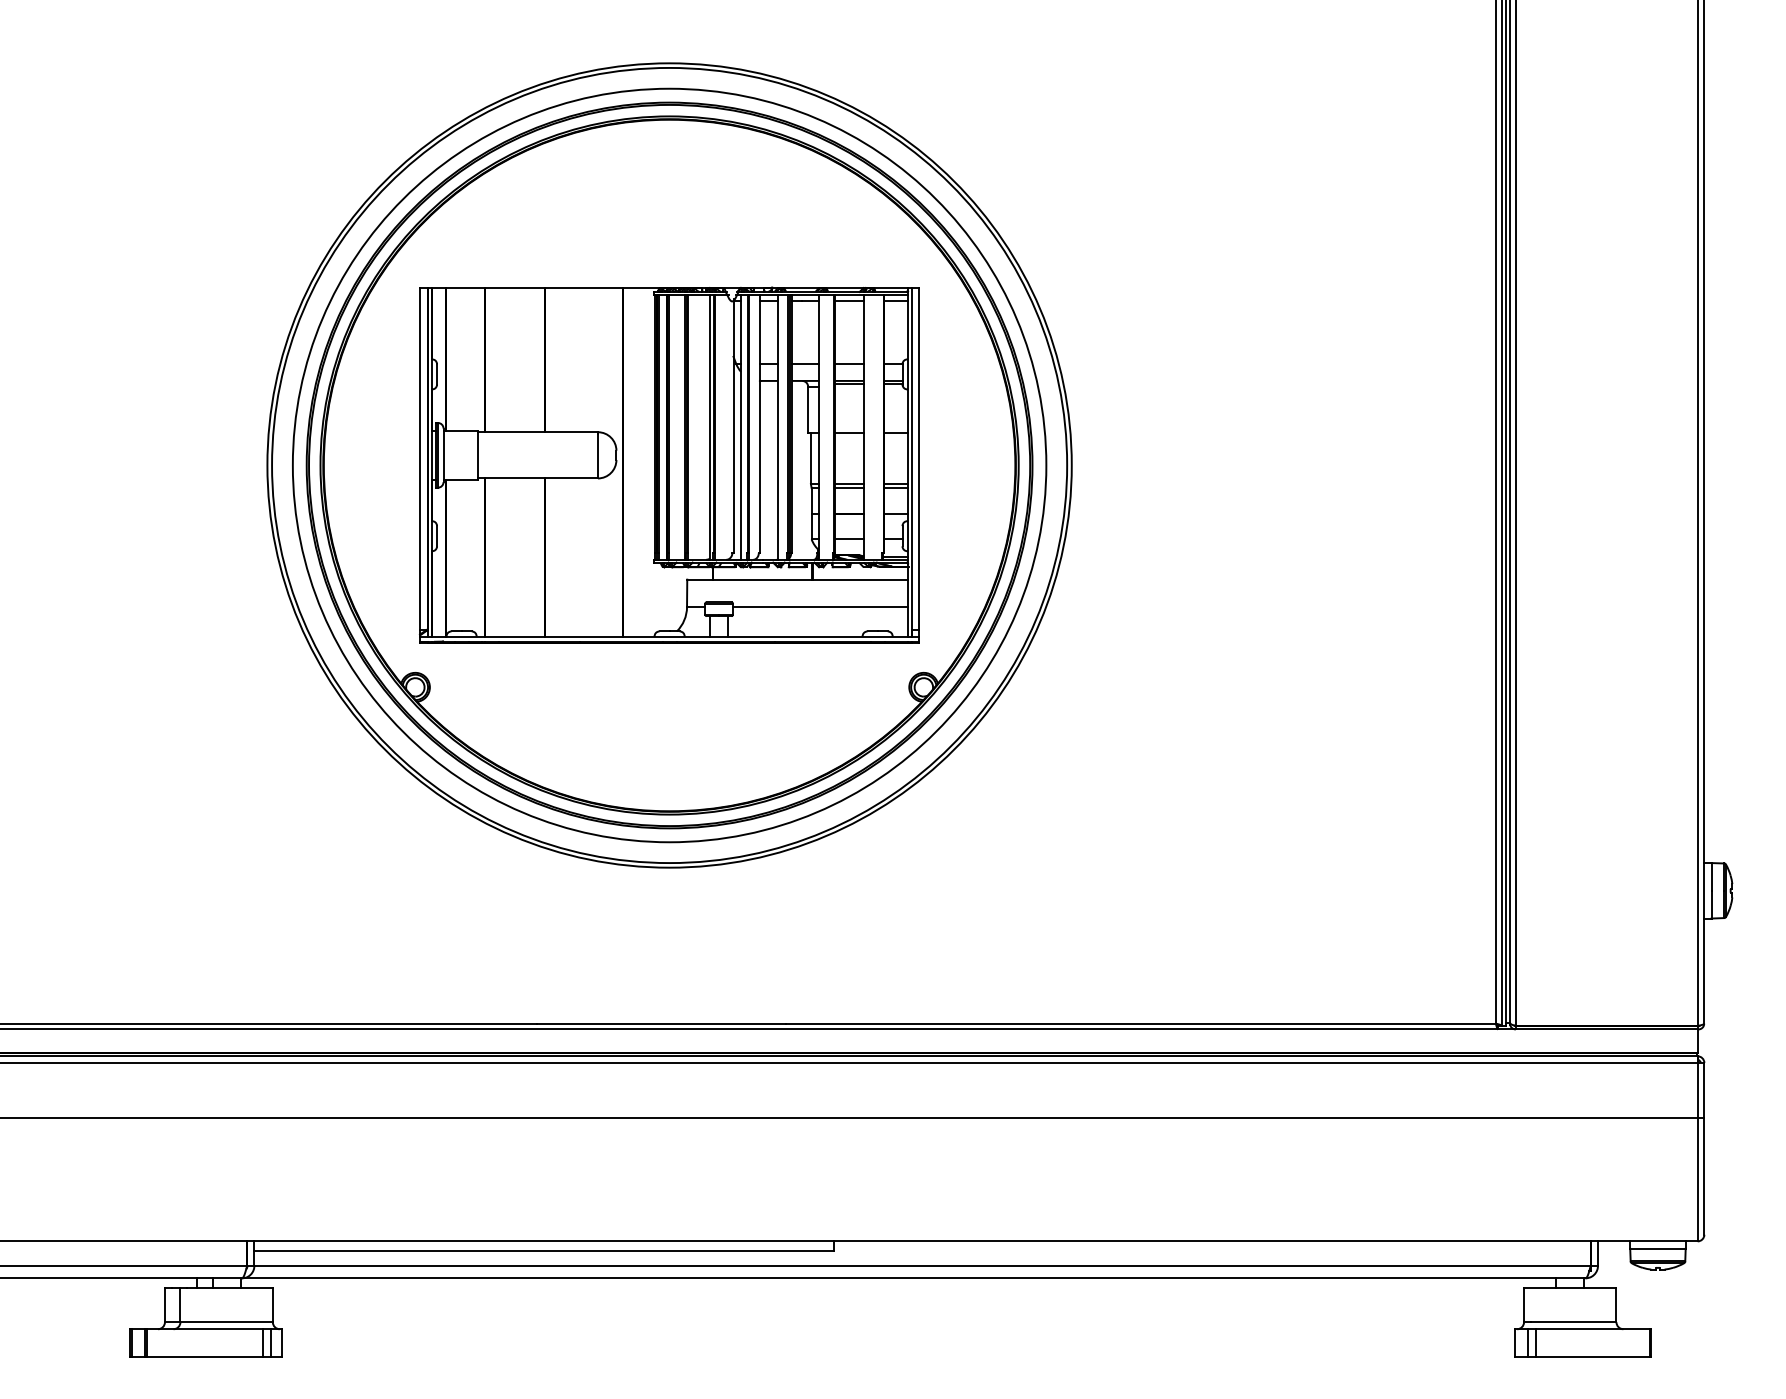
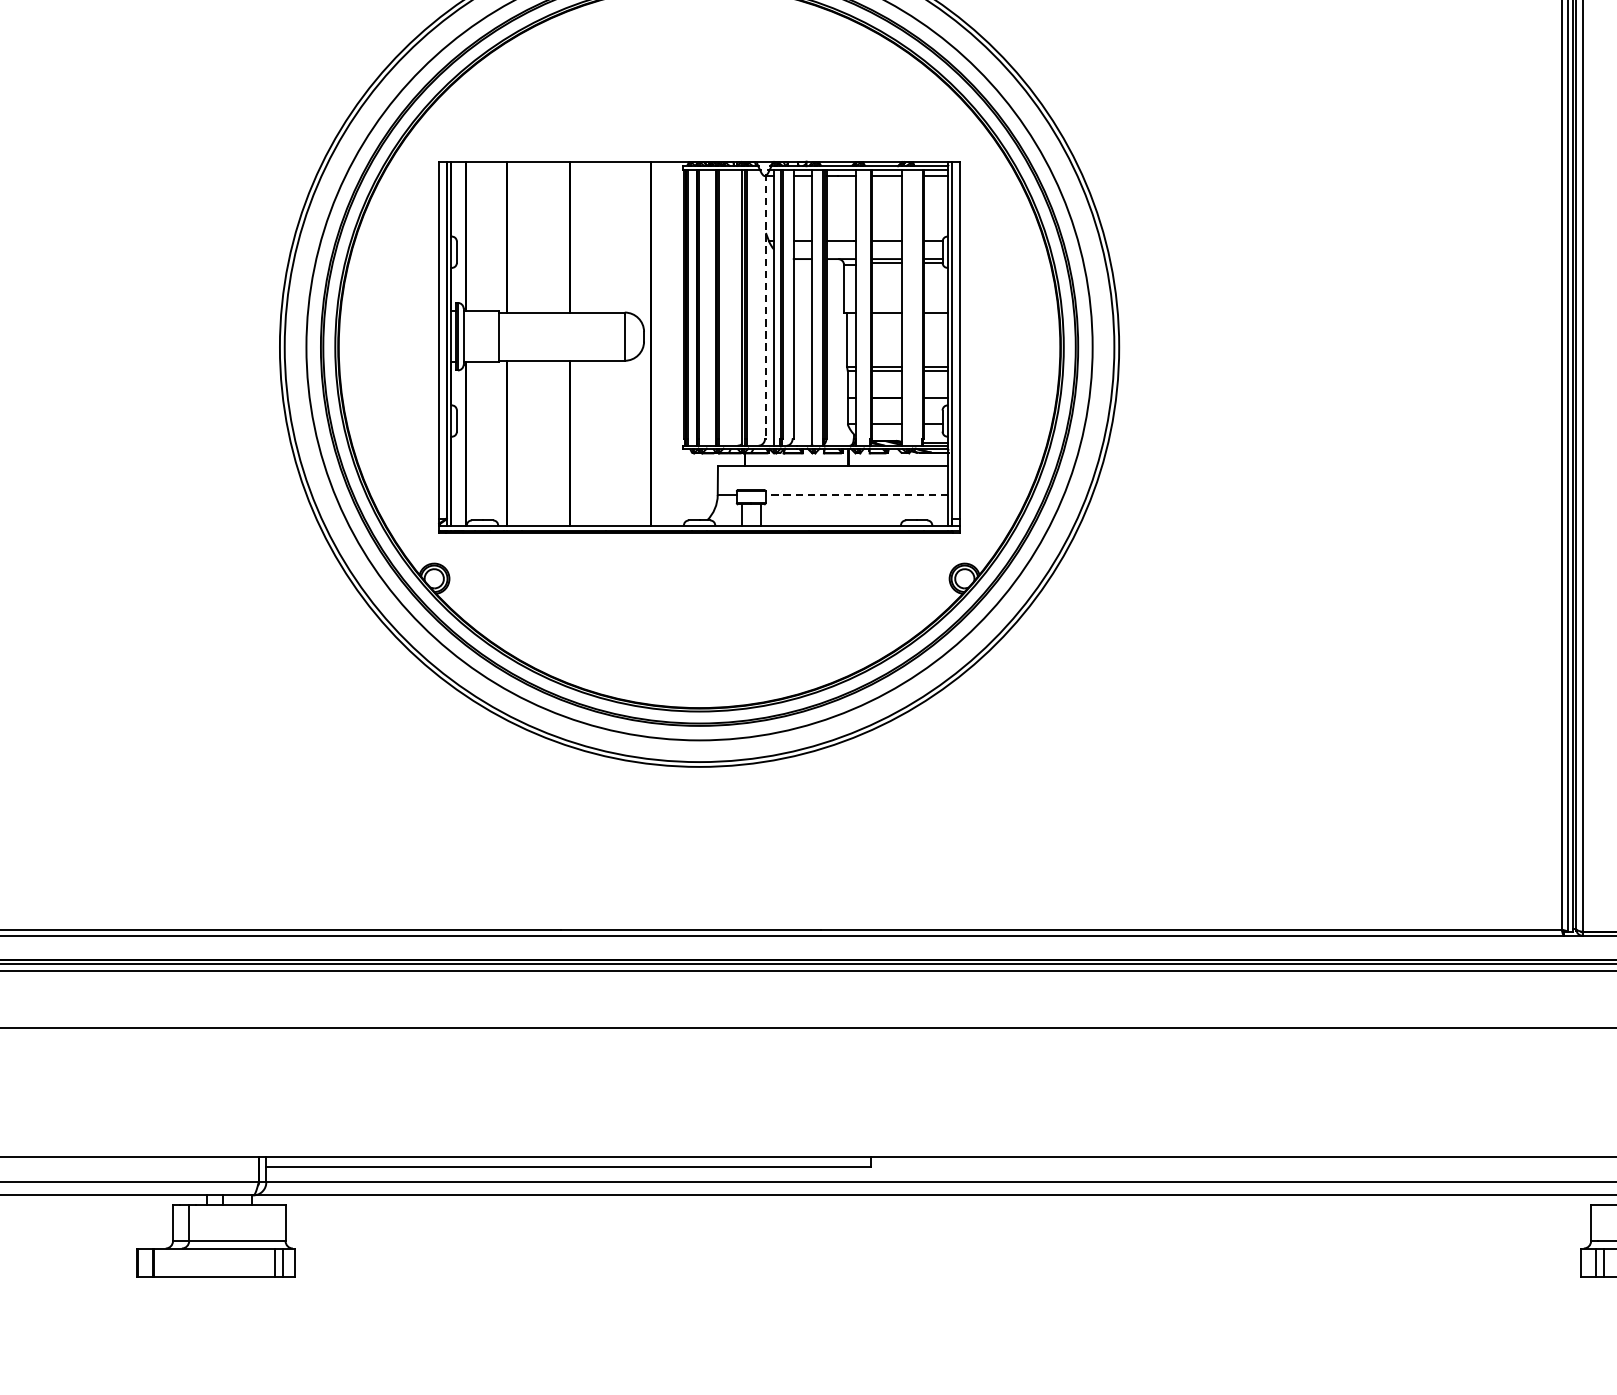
line: (733, 426) -> (766, 306), solid -> dashed
line: (820, 607) -> (856, 495), solid -> dashed

